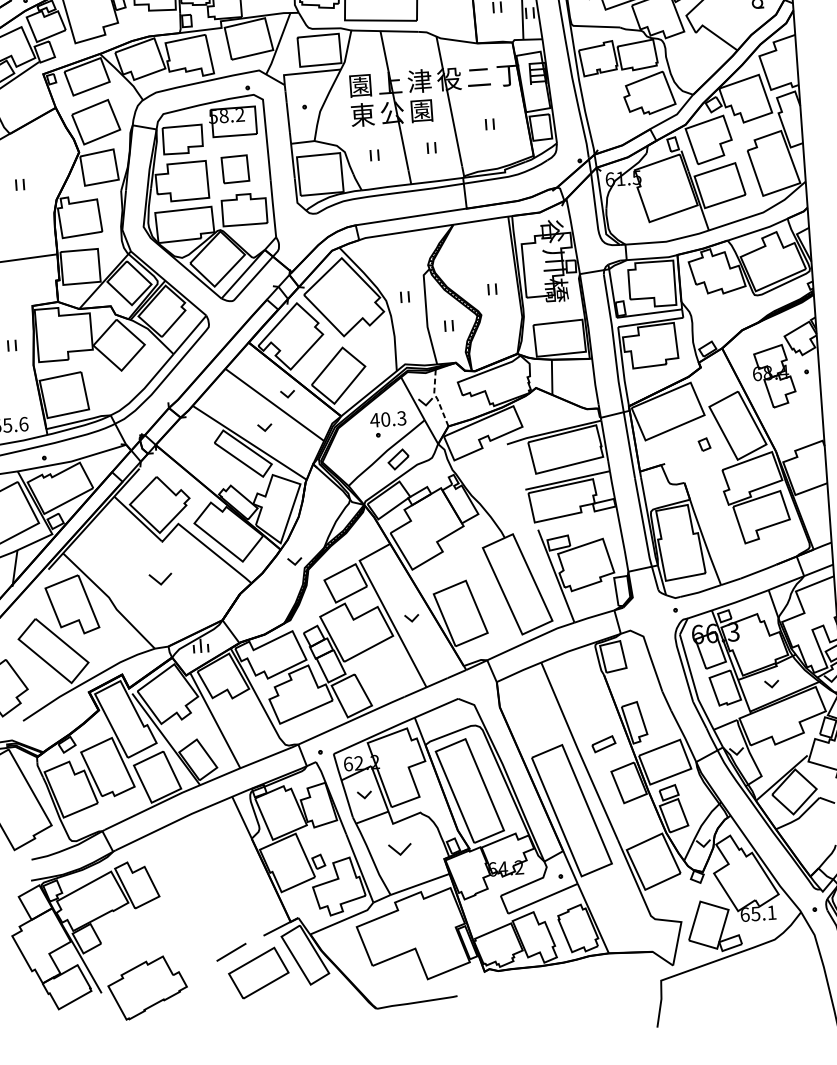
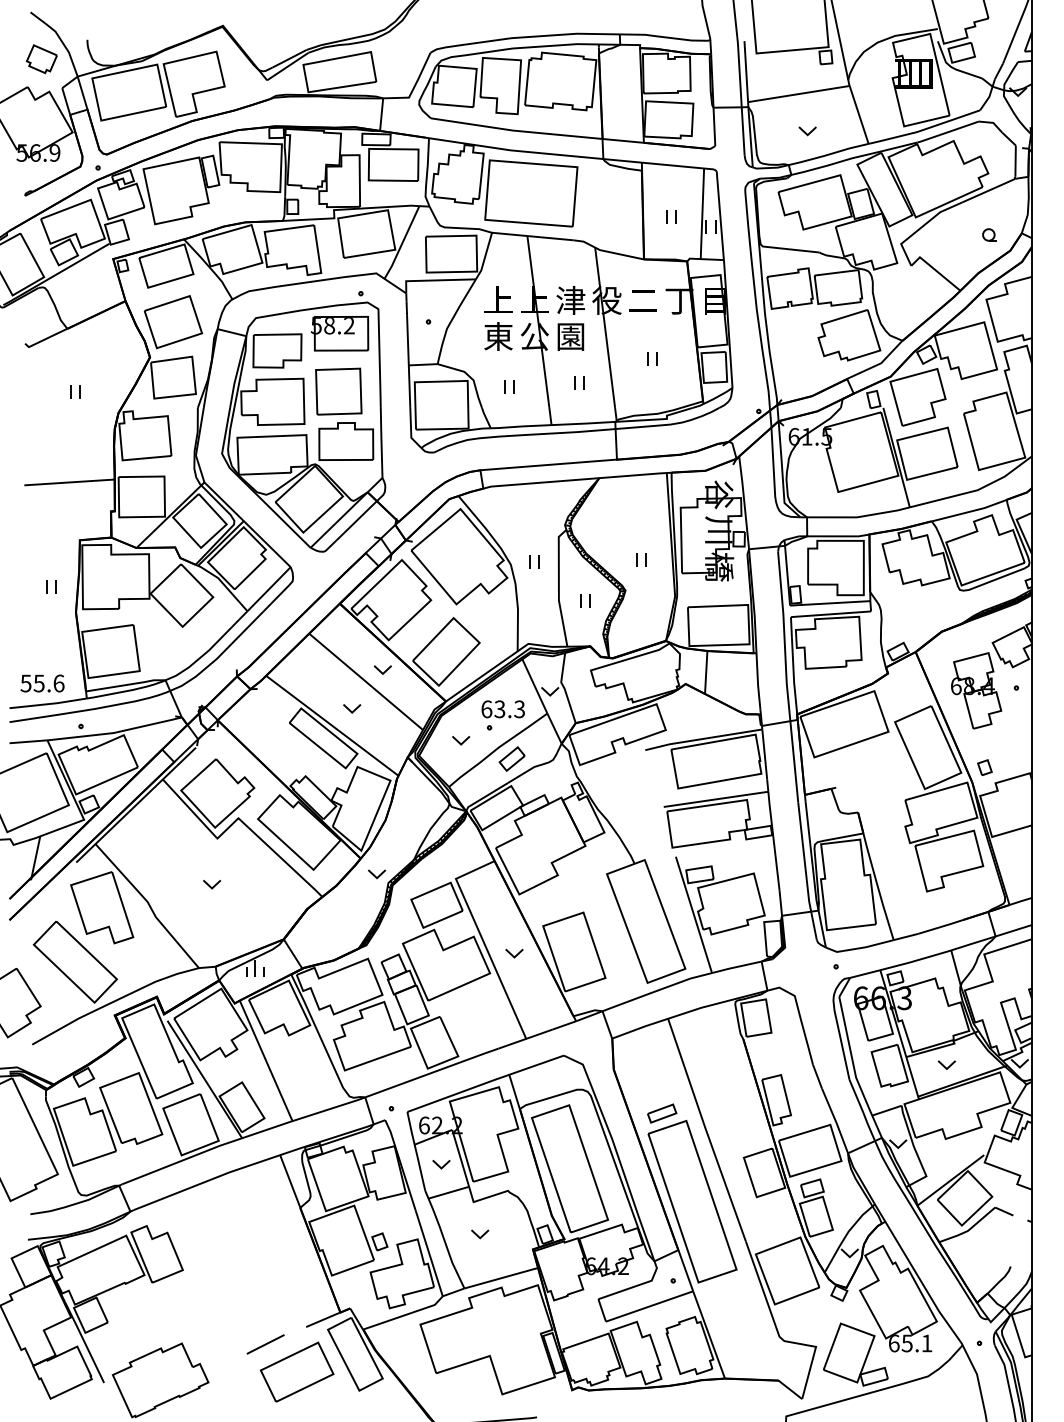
text: (360, 85) -> (498, 300), 園 -> 上
part: (235, 169) -> (338, 391), size x1.43
line: (437, 398) -> (564, 688), dashed -> solid
text: (379, 420) -> (492, 709), 40.3 -> 63.3
part: (704, 444) -> (984, 767), moved
part: (356, 447) -> (461, 740), added
part: (160, 579) -> (211, 884), size x0.62
part: (604, 744) -> (662, 1113), moved
part: (400, 849) -> (480, 1234), size x0.62

